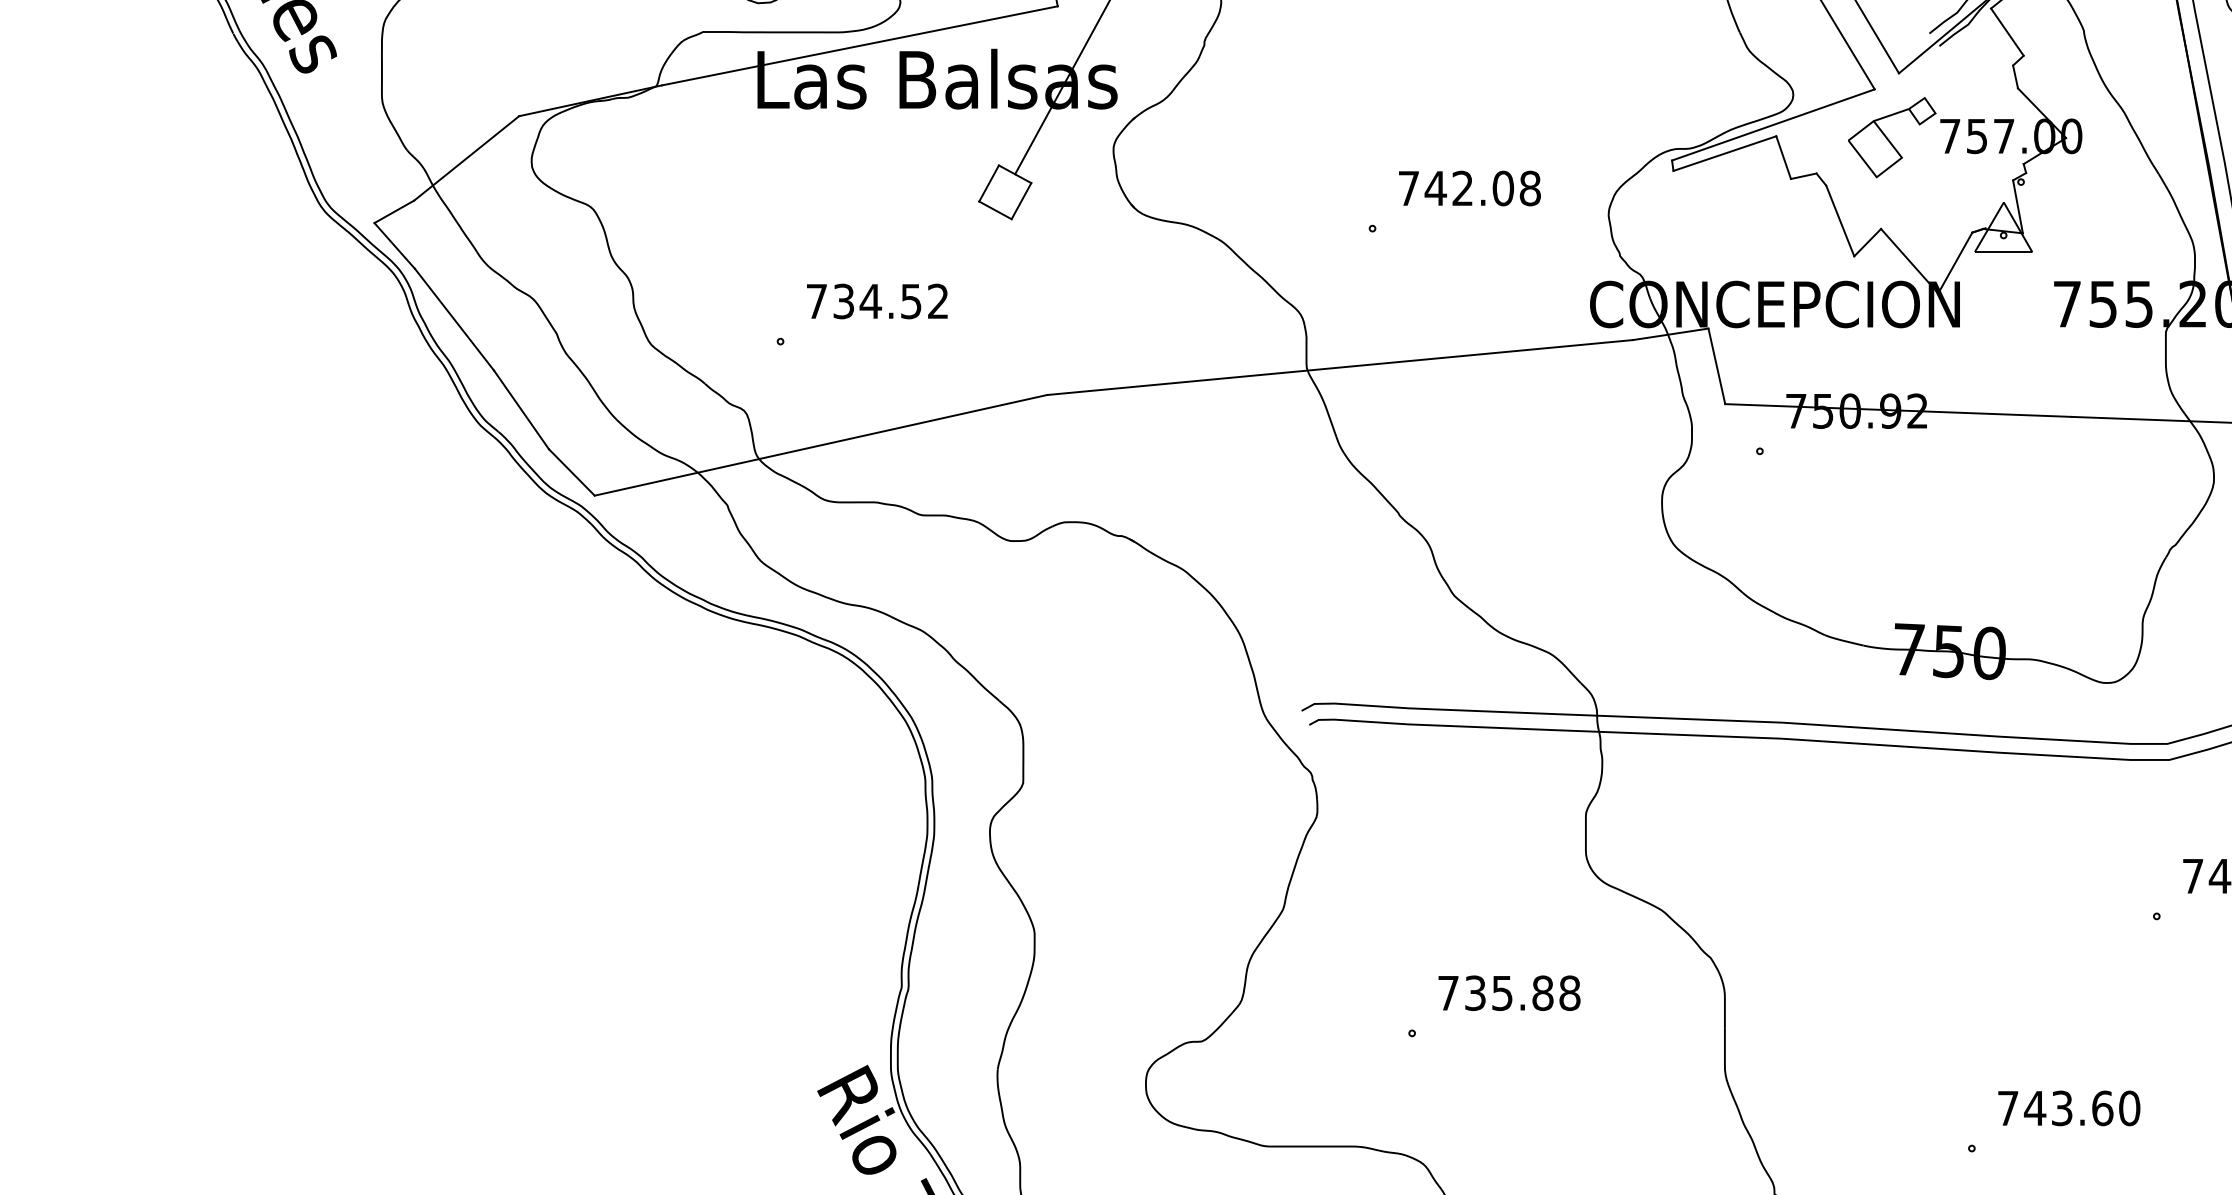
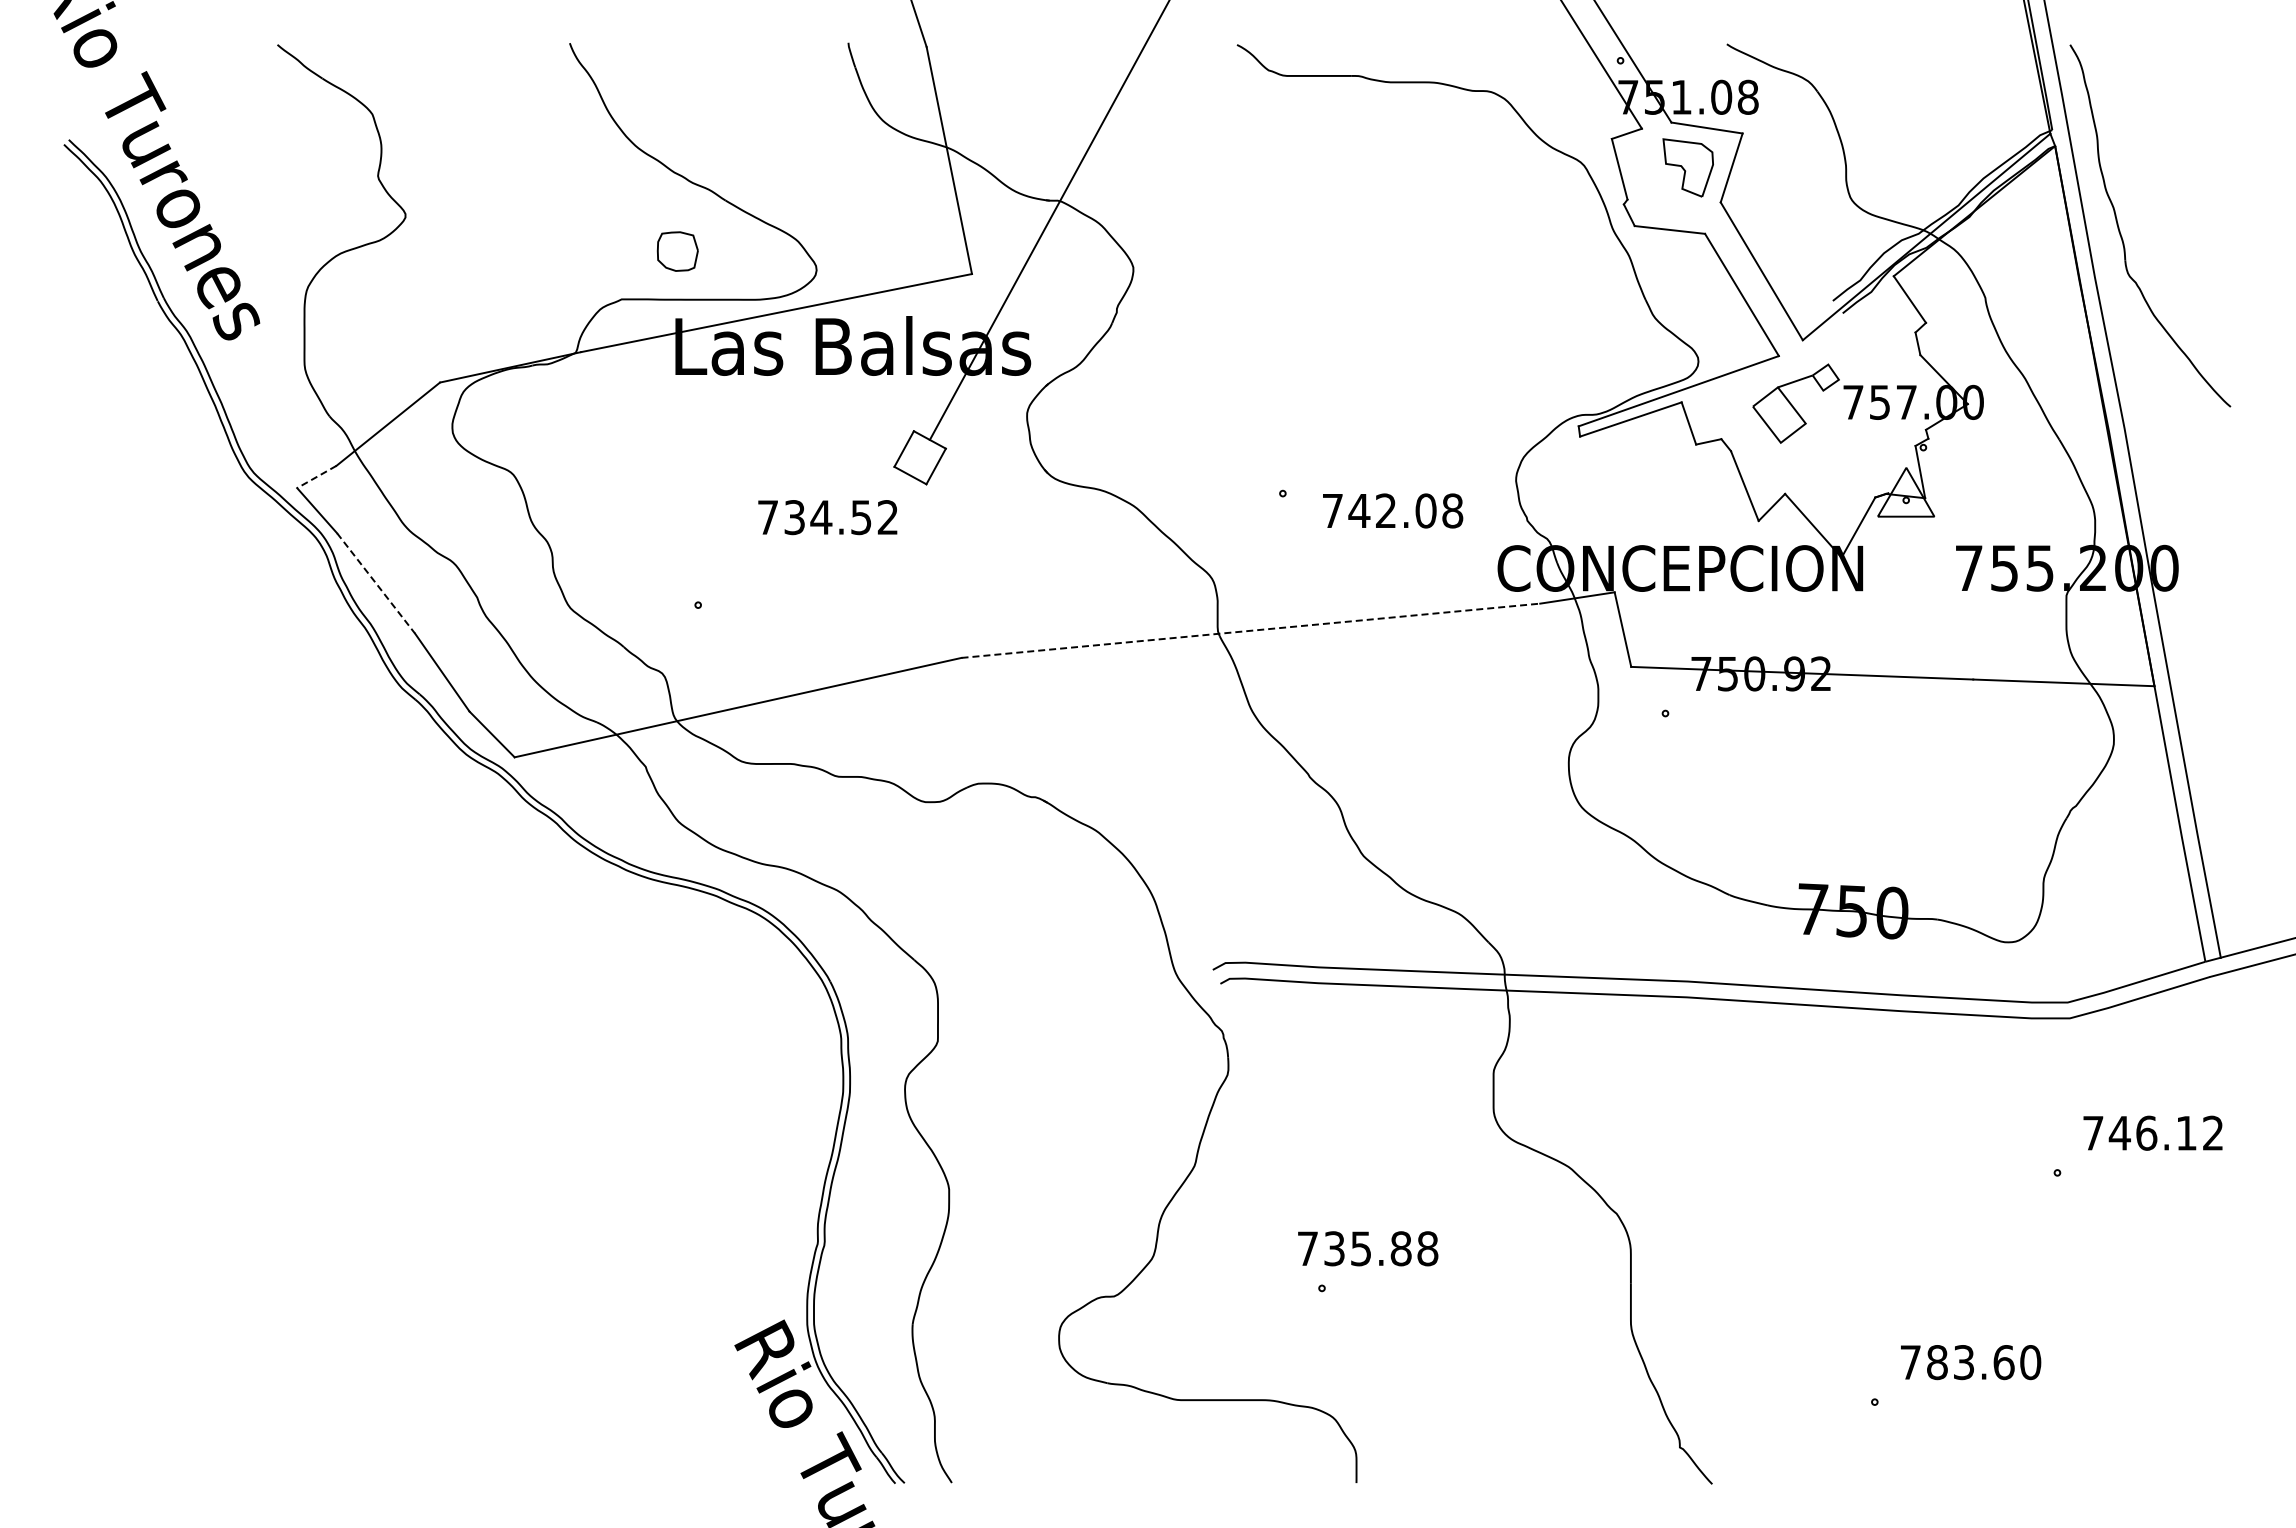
text: (1470, 188) -> (1393, 510), moved
line: (394, 212) -> (316, 477), solid -> dashed
text: (877, 301) -> (827, 517), moved
line: (454, 319) -> (376, 583), solid -> dashed
line: (1339, 367) -> (1250, 630), solid -> dashed
text: (1509, 992) -> (1368, 1248), moved
text: (2035, 1108) -> (1937, 1362), 743.60 -> 783.60

